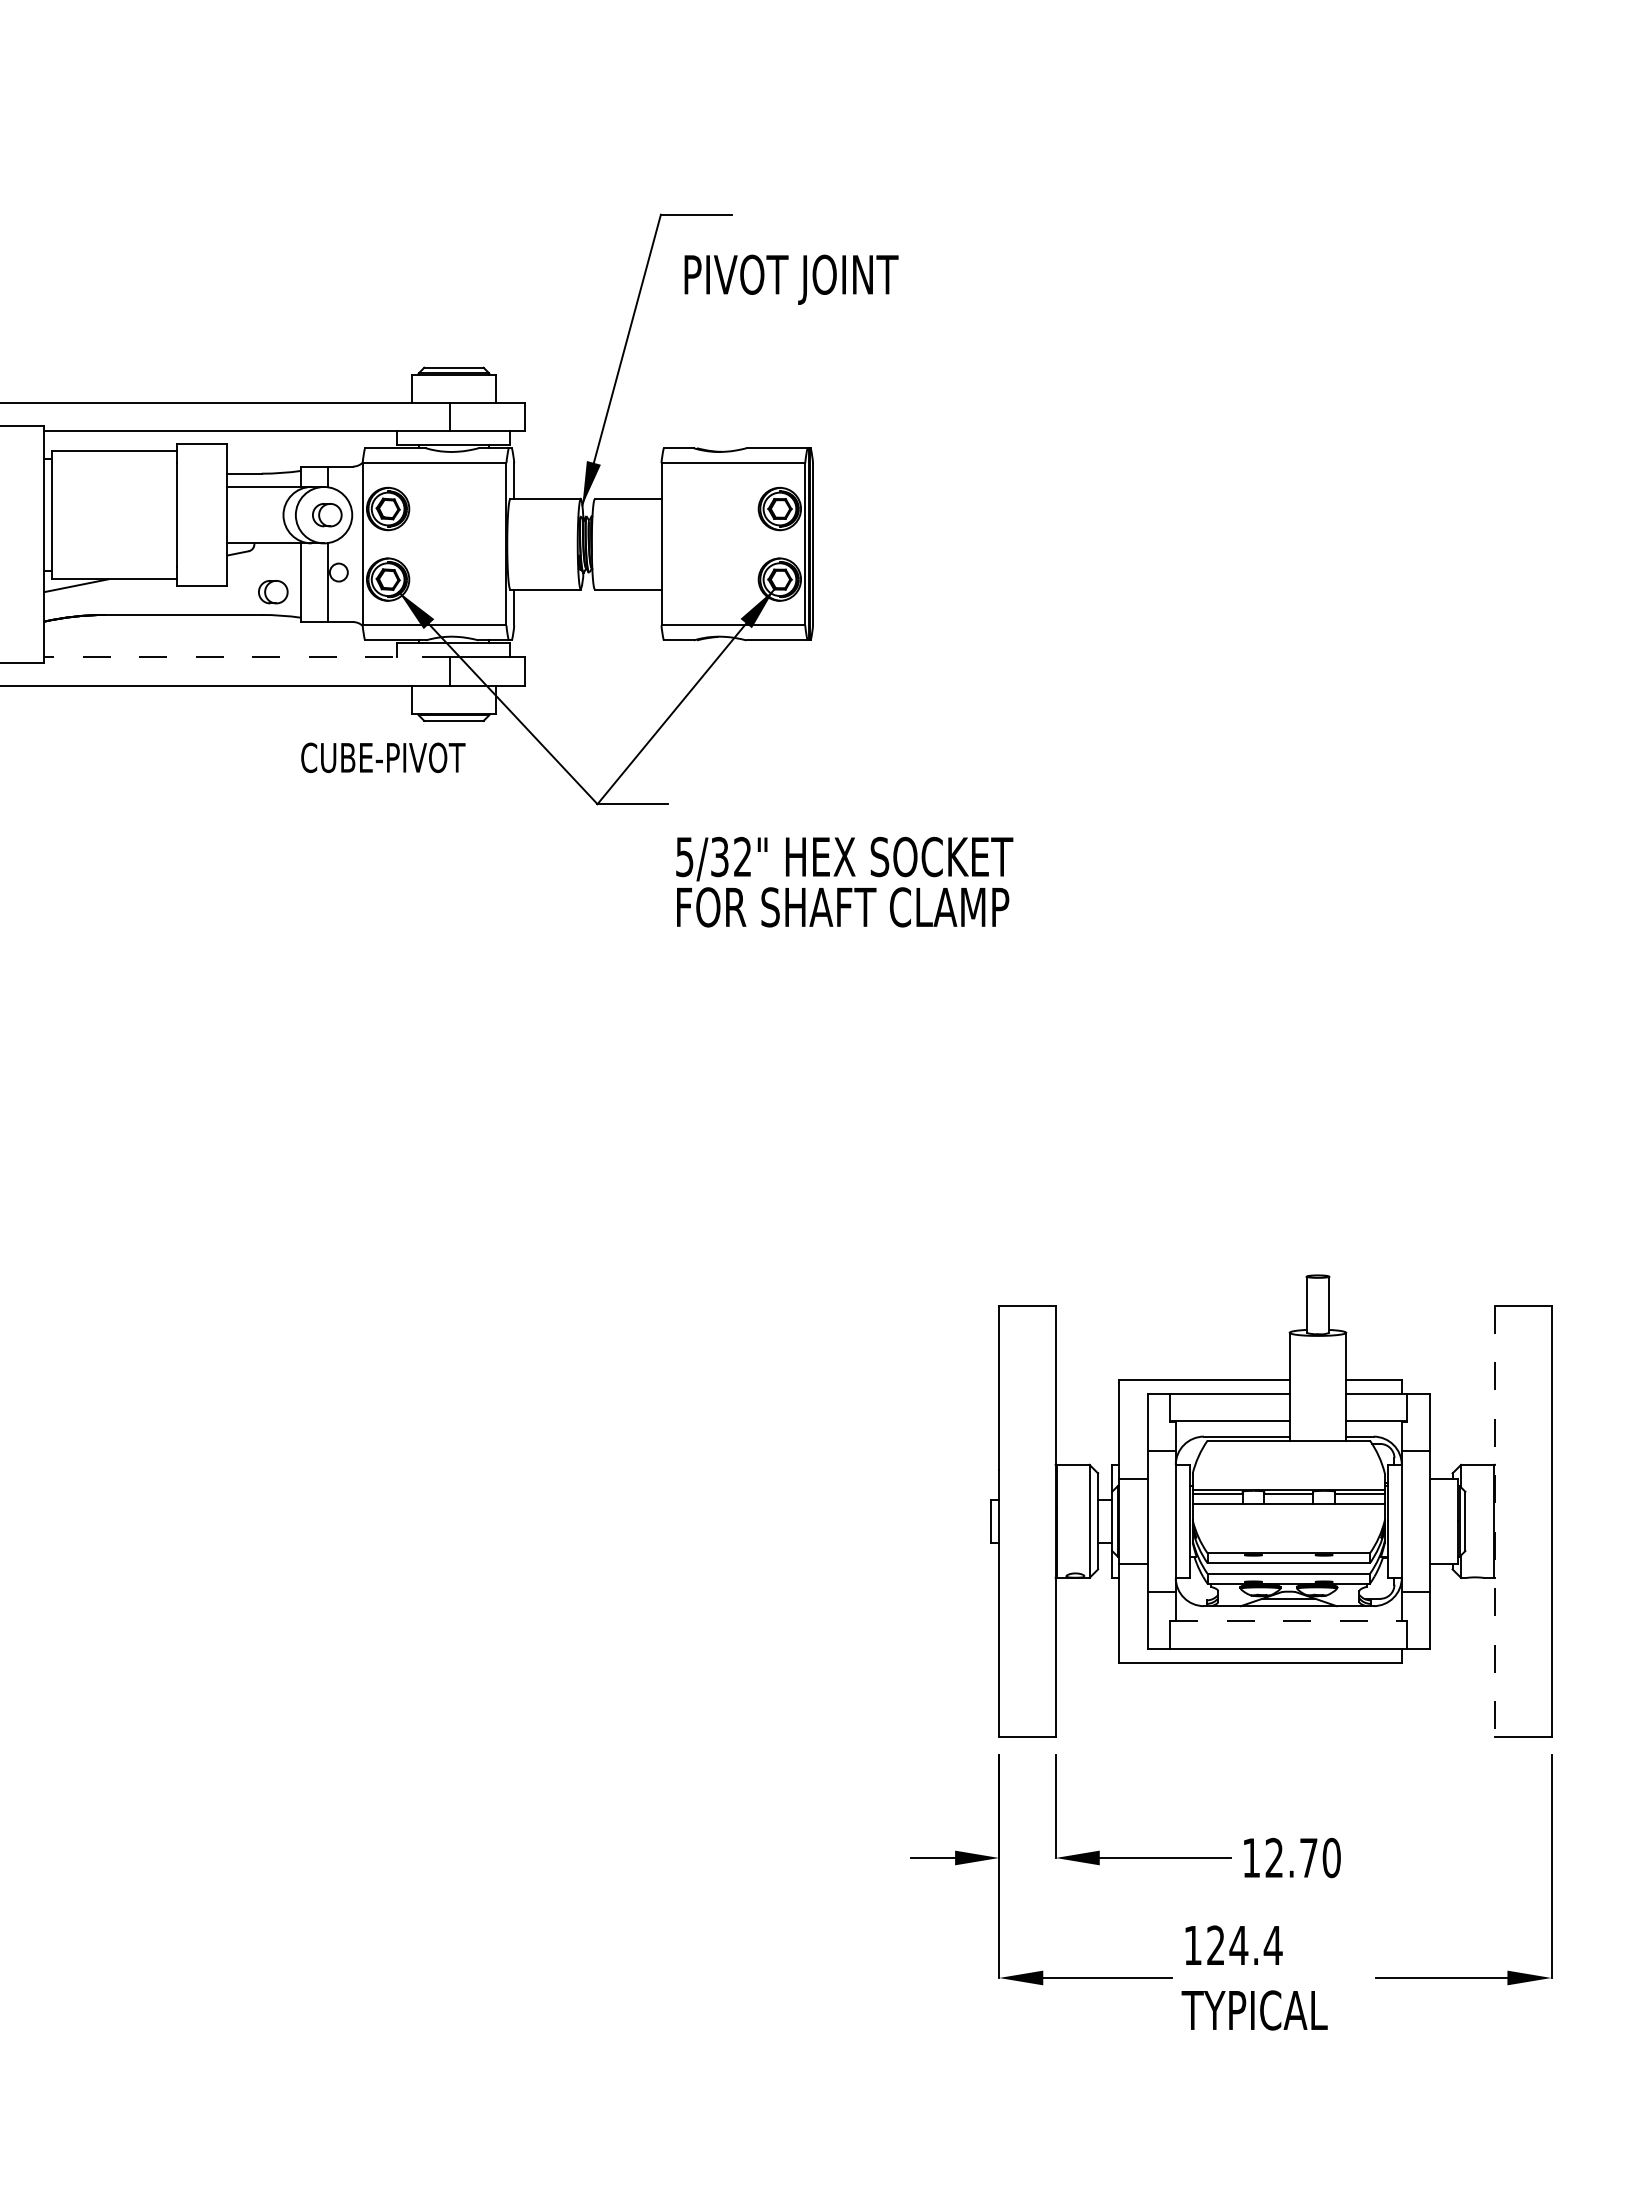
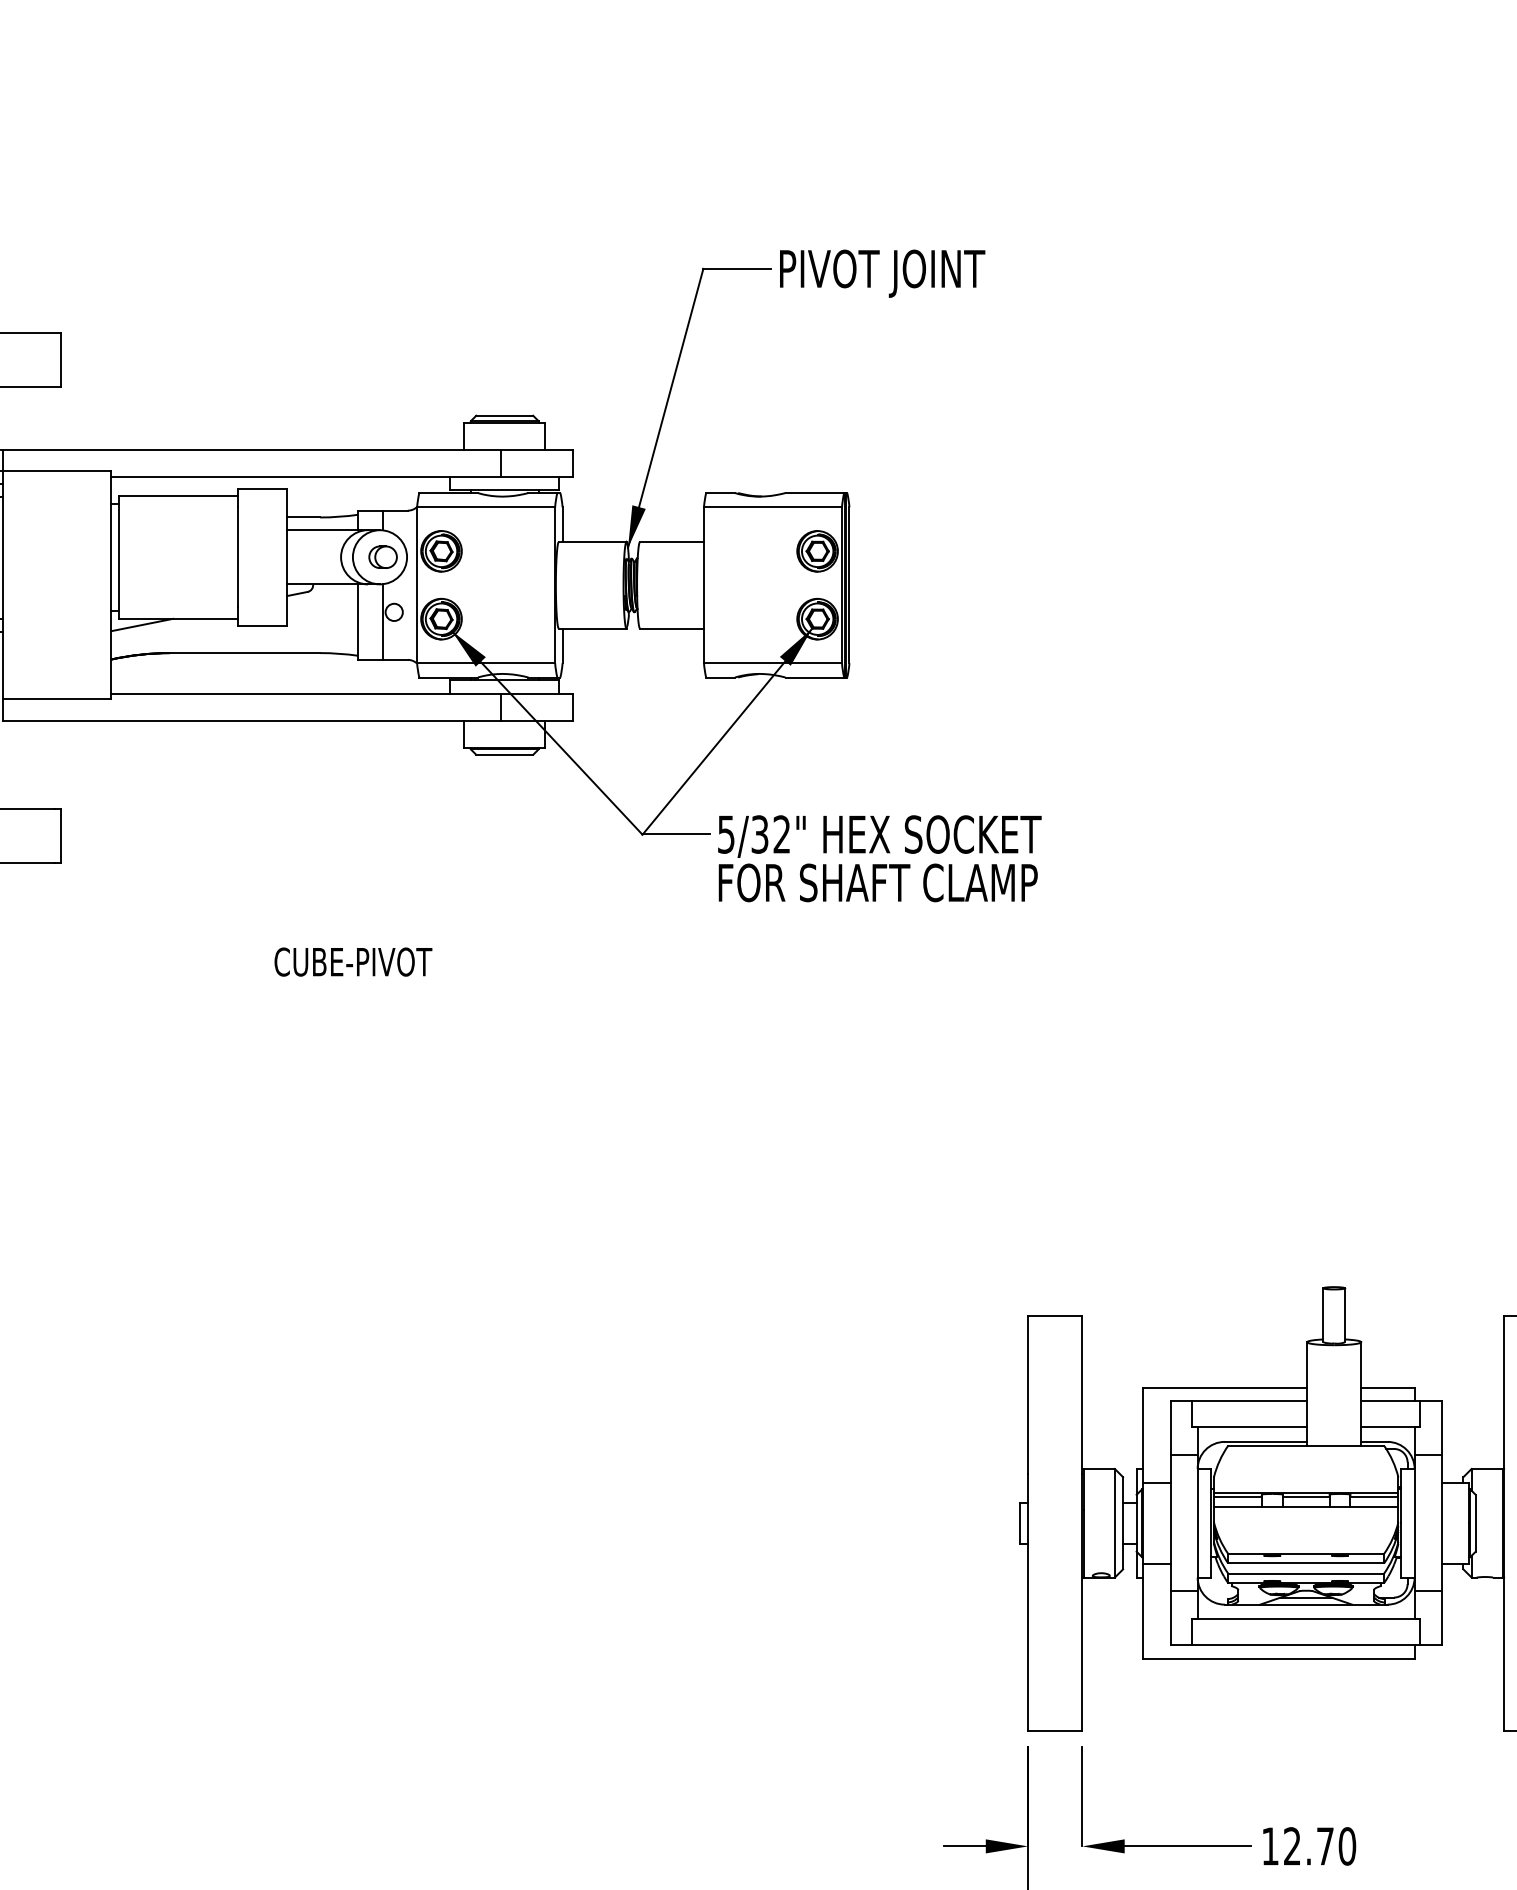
text: (791, 279) -> (882, 273), moved
part: (273, 592) -> (331, 631), removed
line: (247, 657) -> (306, 693), dashed -> solid
text: (383, 757) -> (353, 961), moved
text: (844, 881) -> (879, 858), moved
line: (1495, 1521) -> (1504, 1523), dashed -> solid
line: (1288, 1621) -> (1305, 1619), dashed -> solid

